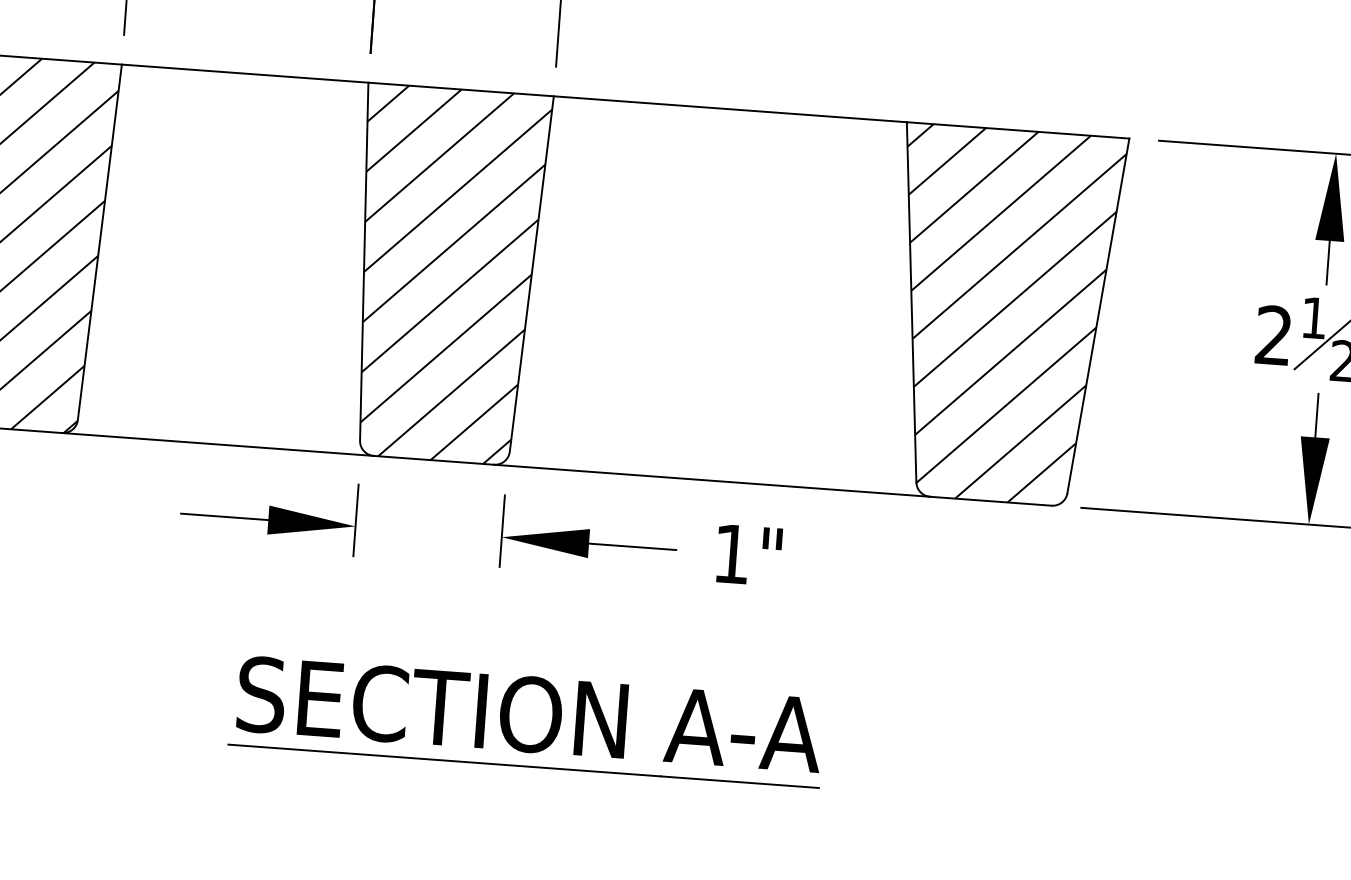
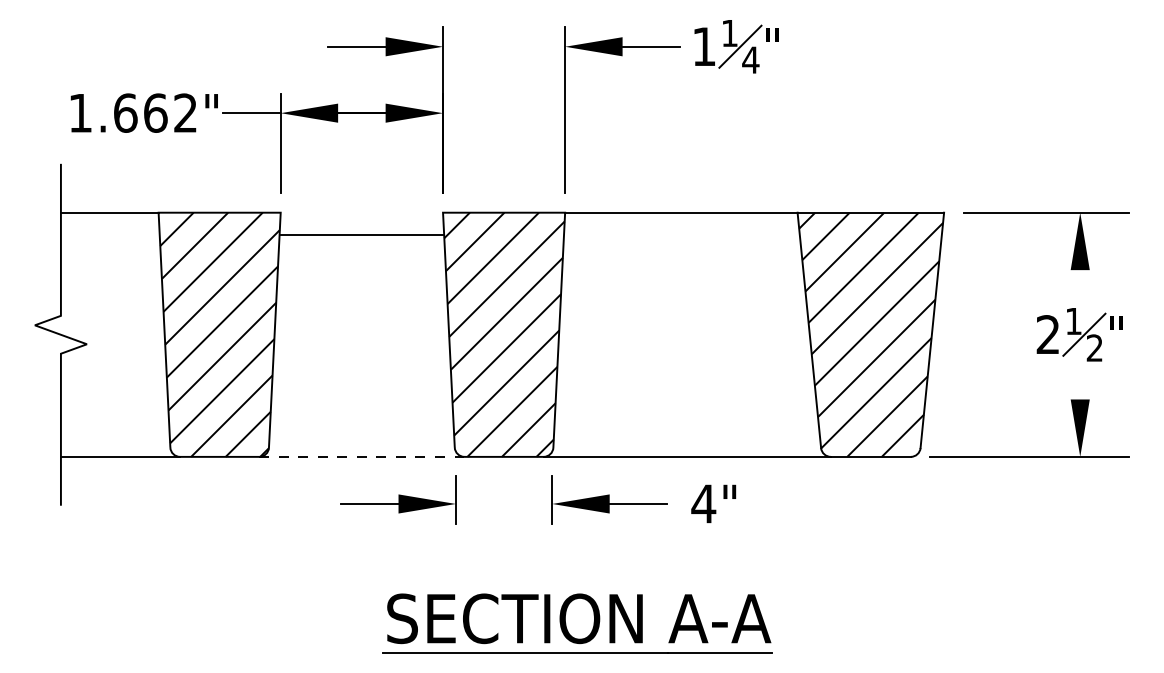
line: (244, 73) -> (361, 234), moved
line: (1328, 262) -> (1080, 284), removed
line: (1317, 414) -> (1080, 384), removed
line: (217, 443) -> (361, 456), solid -> dashed
text: (731, 553) -> (703, 503), 1" -> 4"

